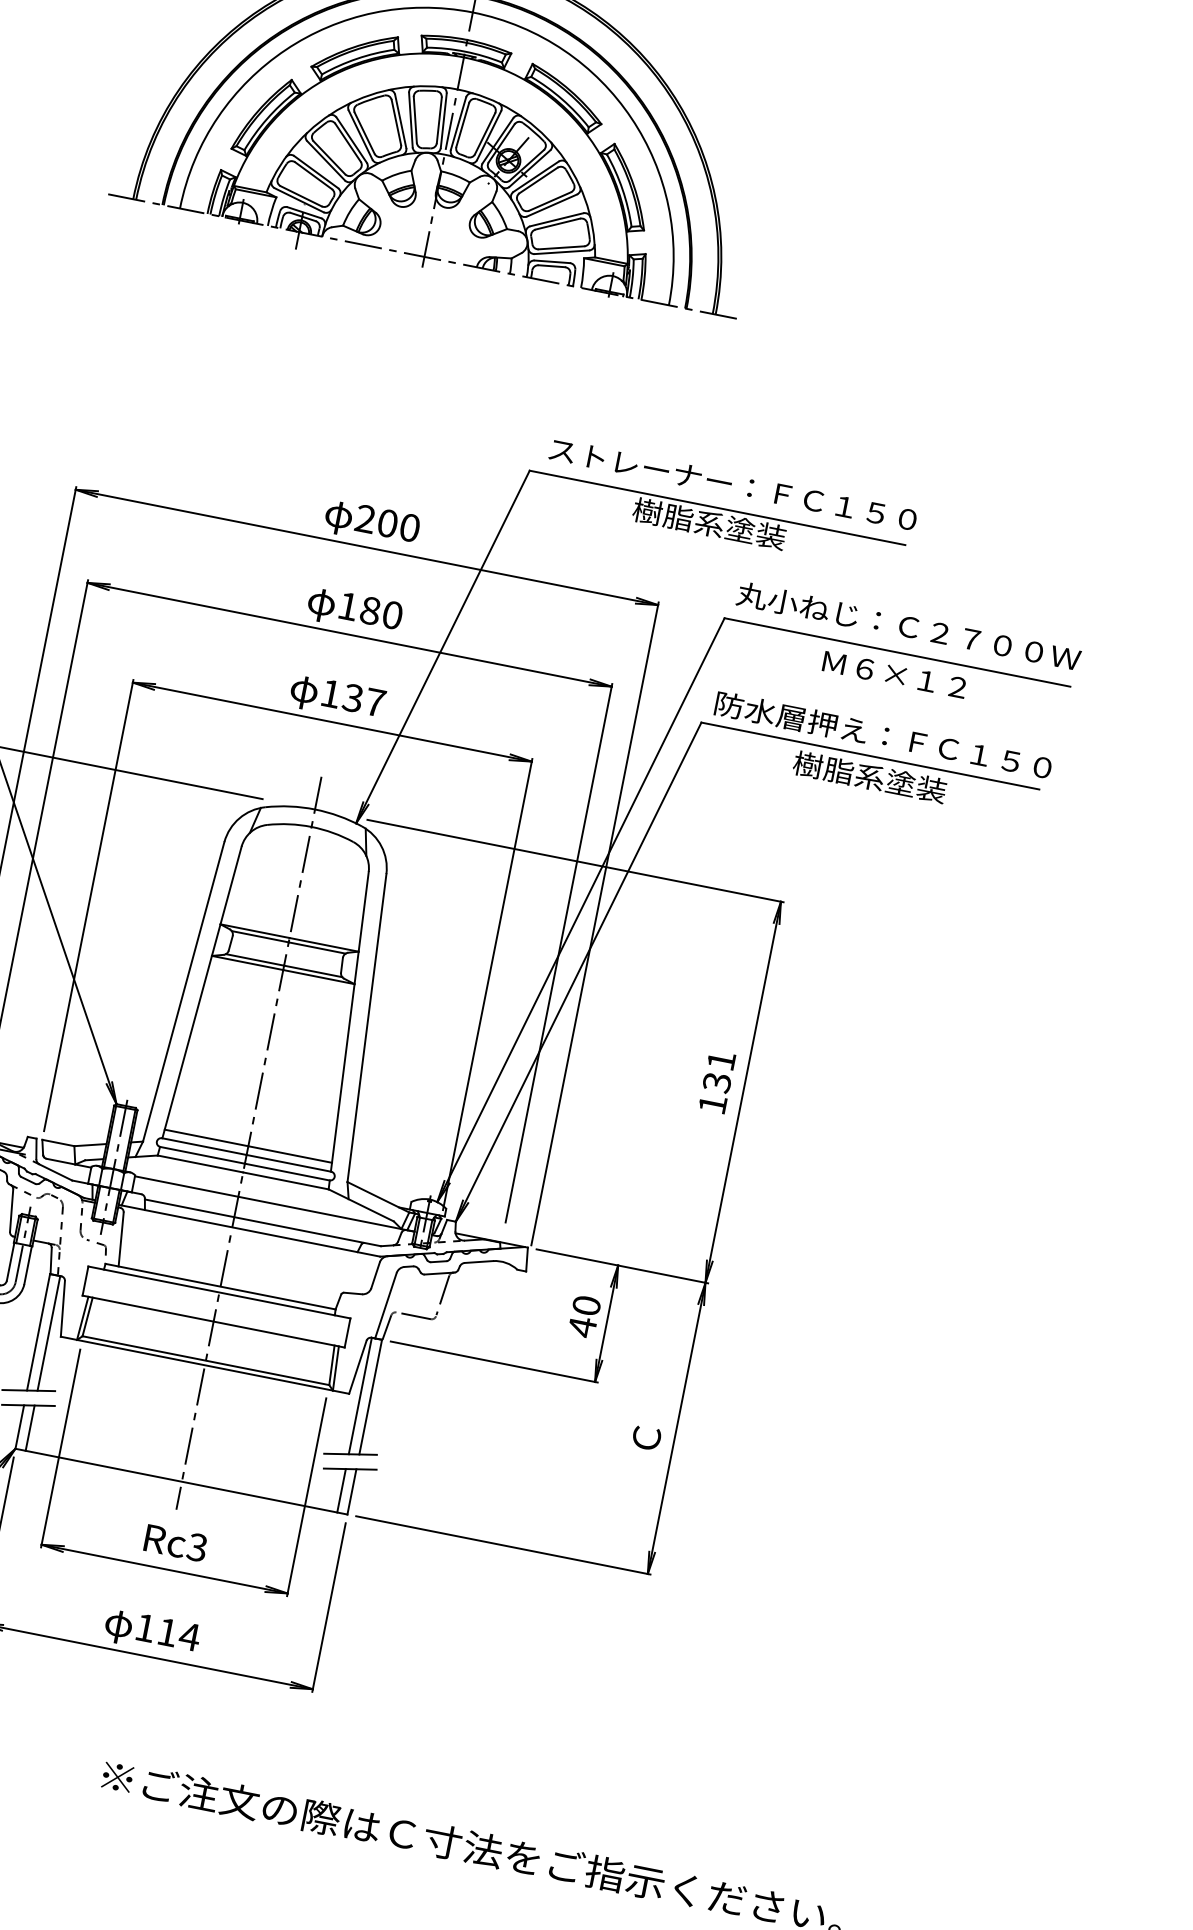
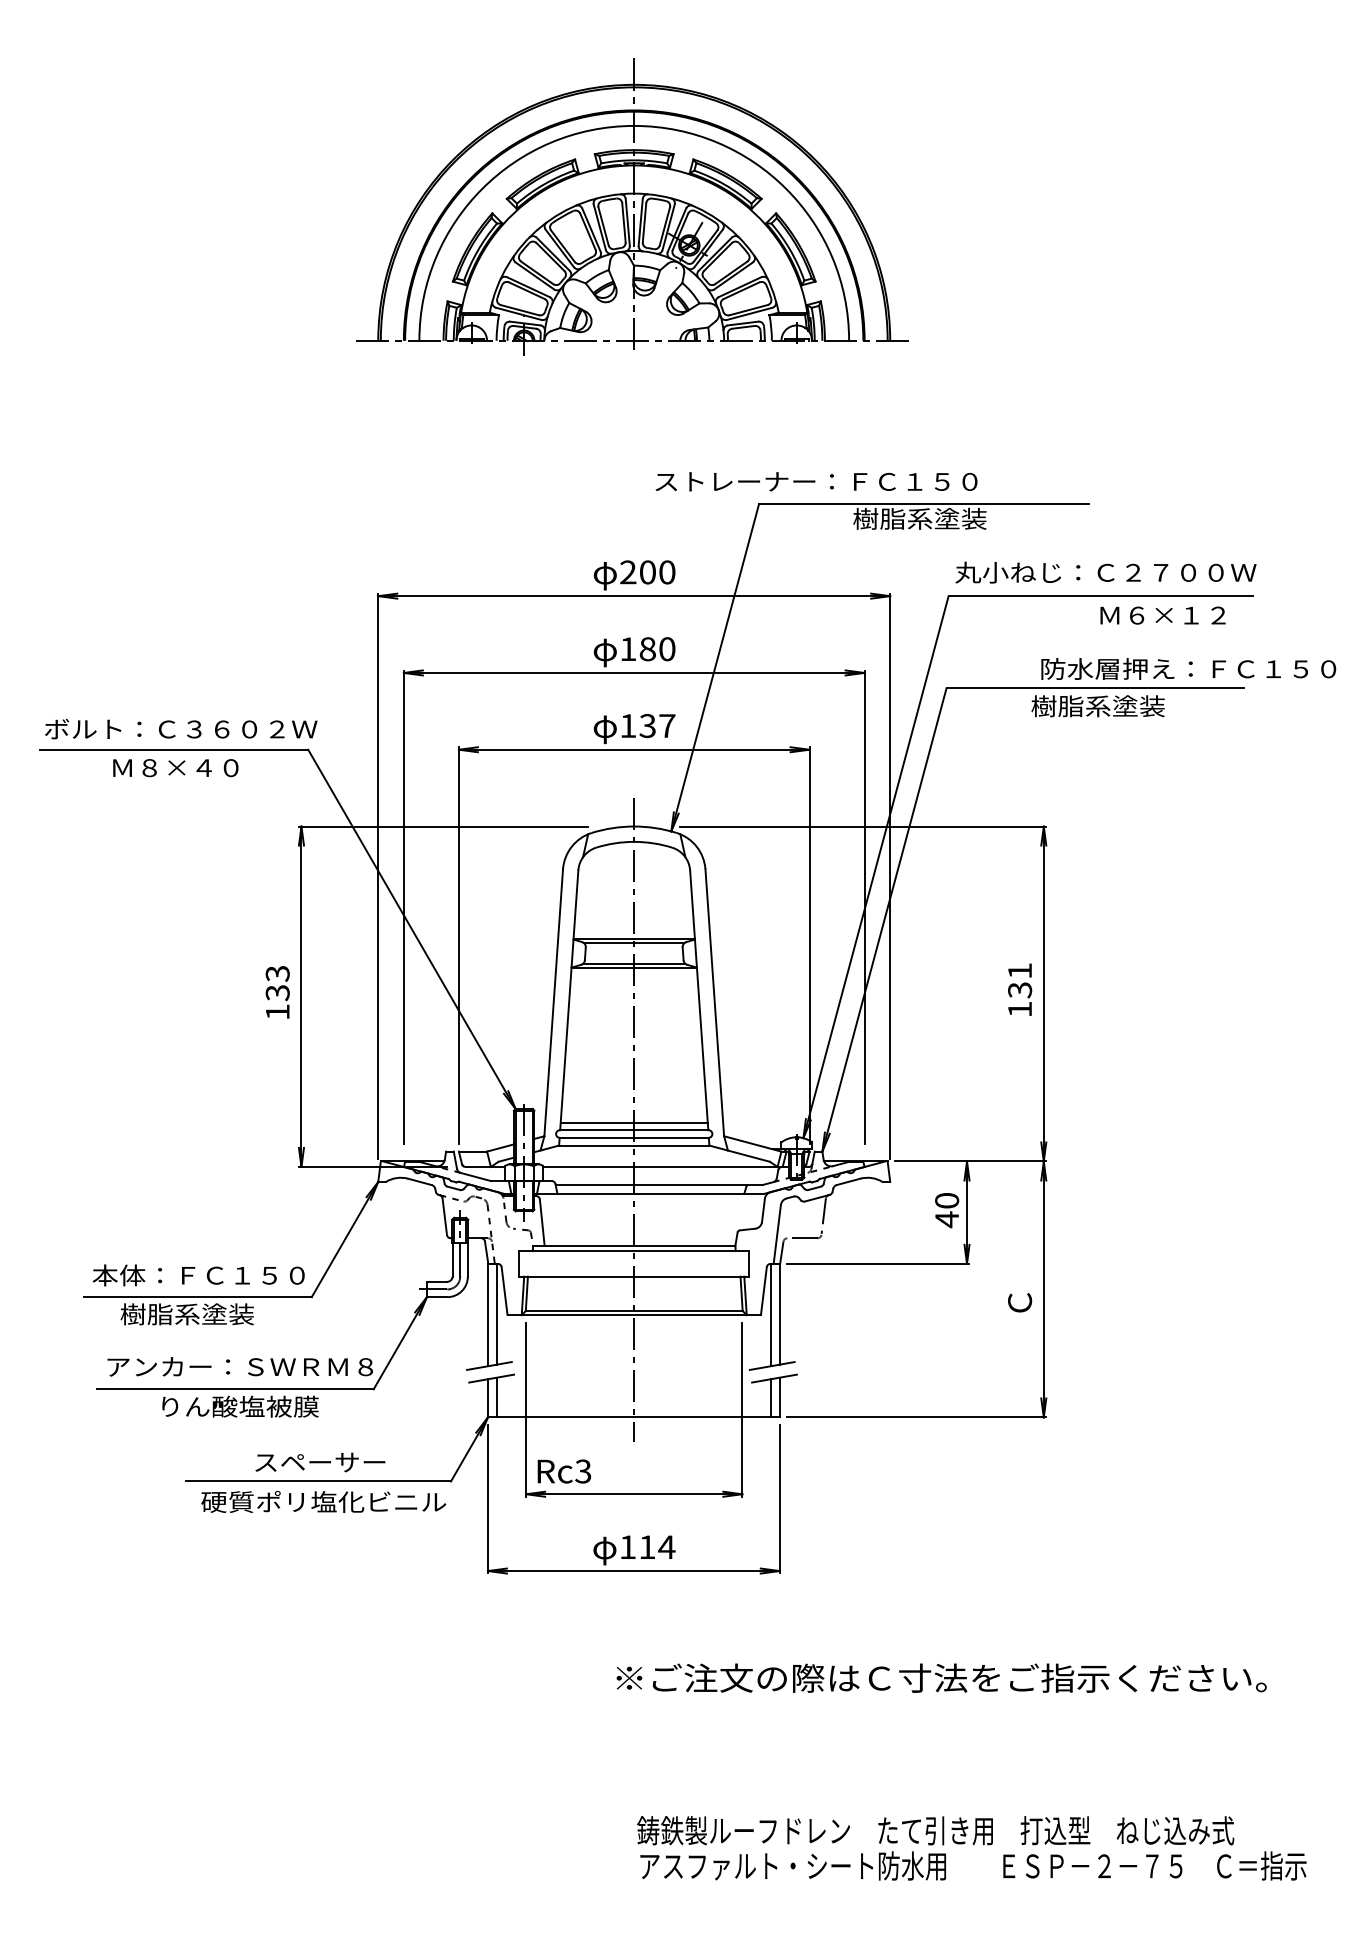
text: (733, 484) -> (816, 481), moved
text: (894, 674) -> (1162, 615), moved
text: (883, 735) -> (1188, 668), moved
text: (175, 1543) -> (564, 1471), moved

